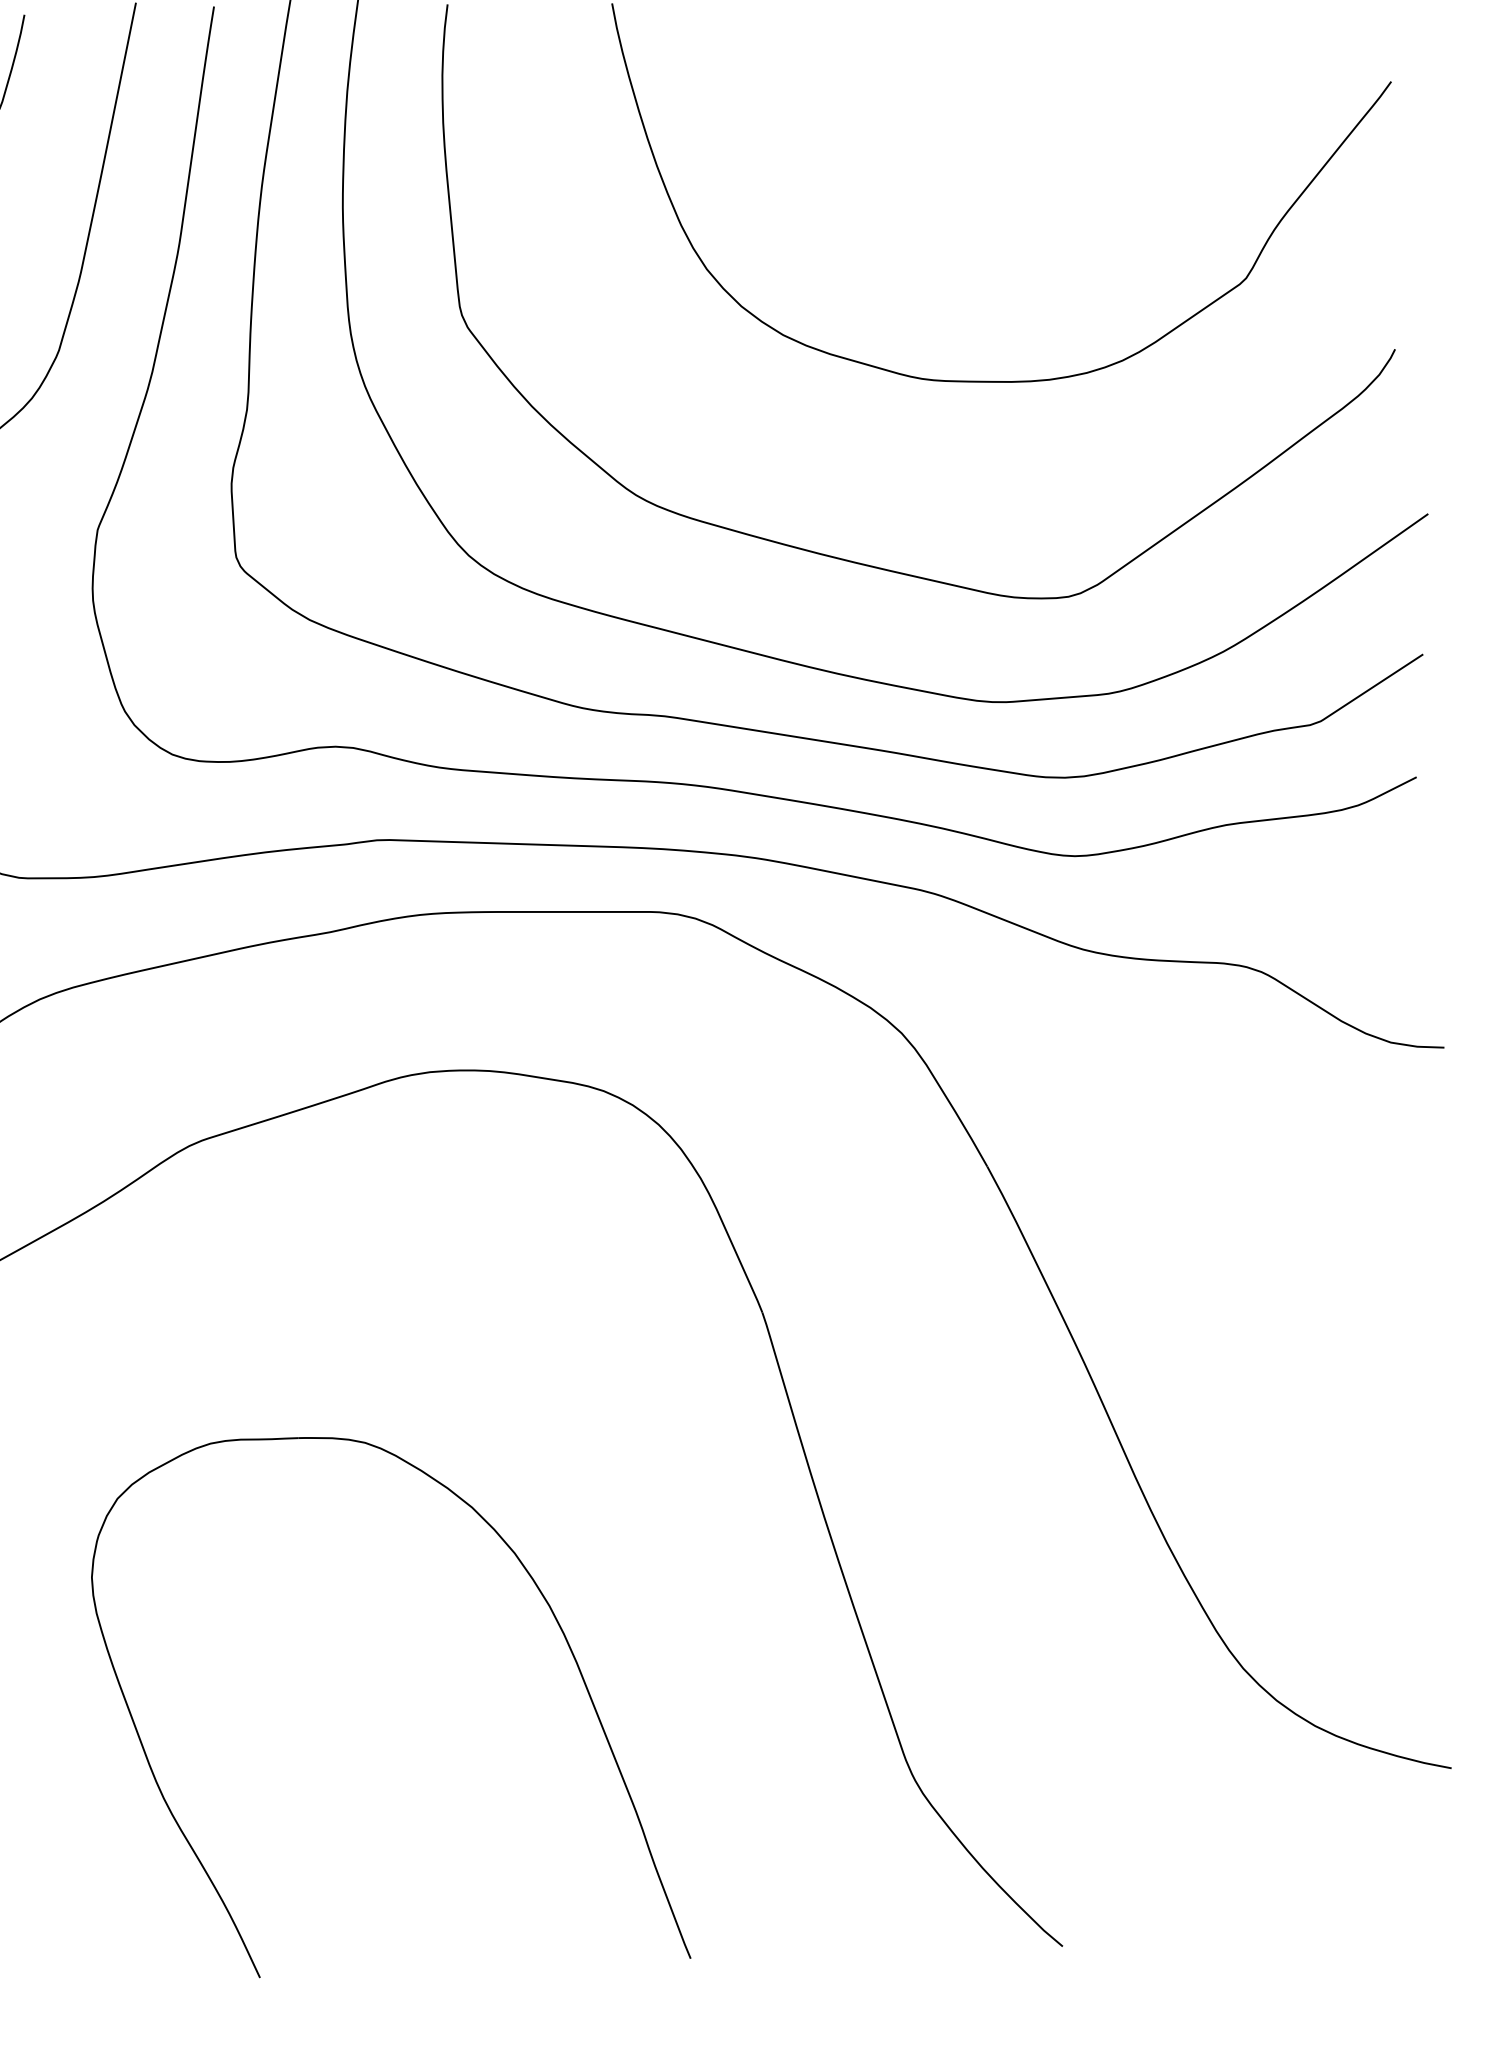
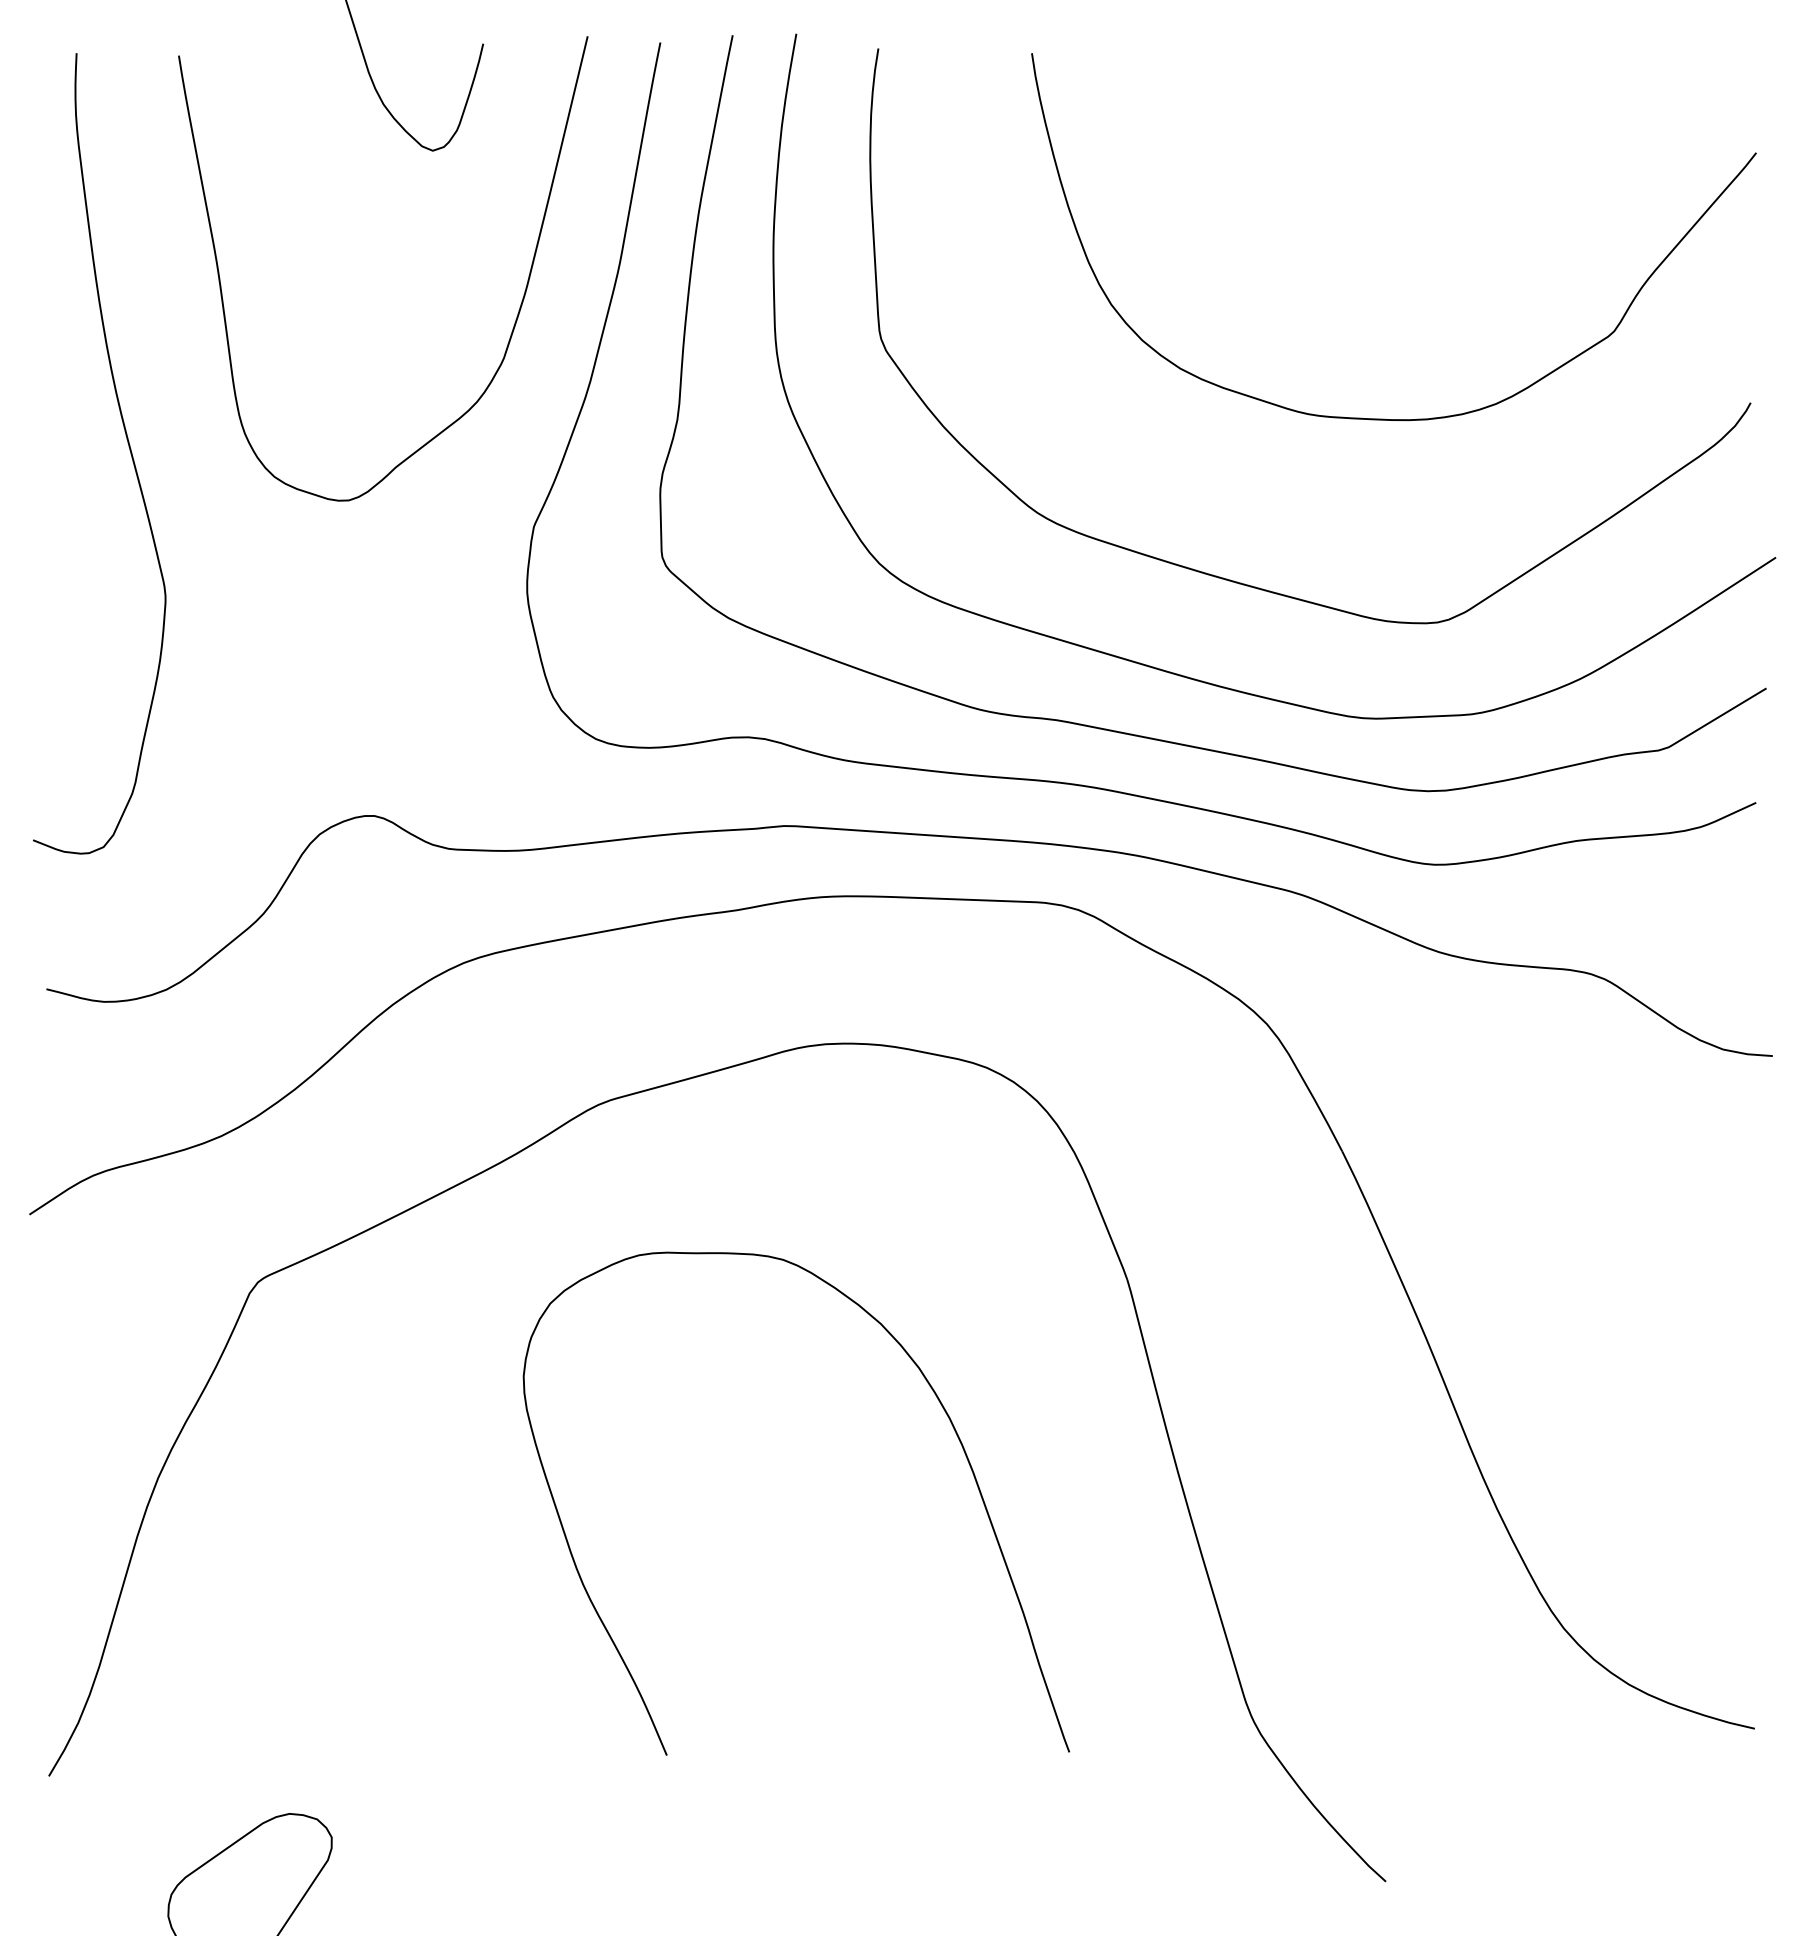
part: (552, 1615) -> (952, 1427), moved

